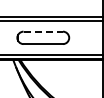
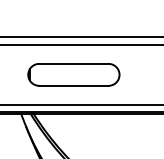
line: (43, 31) -> (74, 63), dashed -> solid

